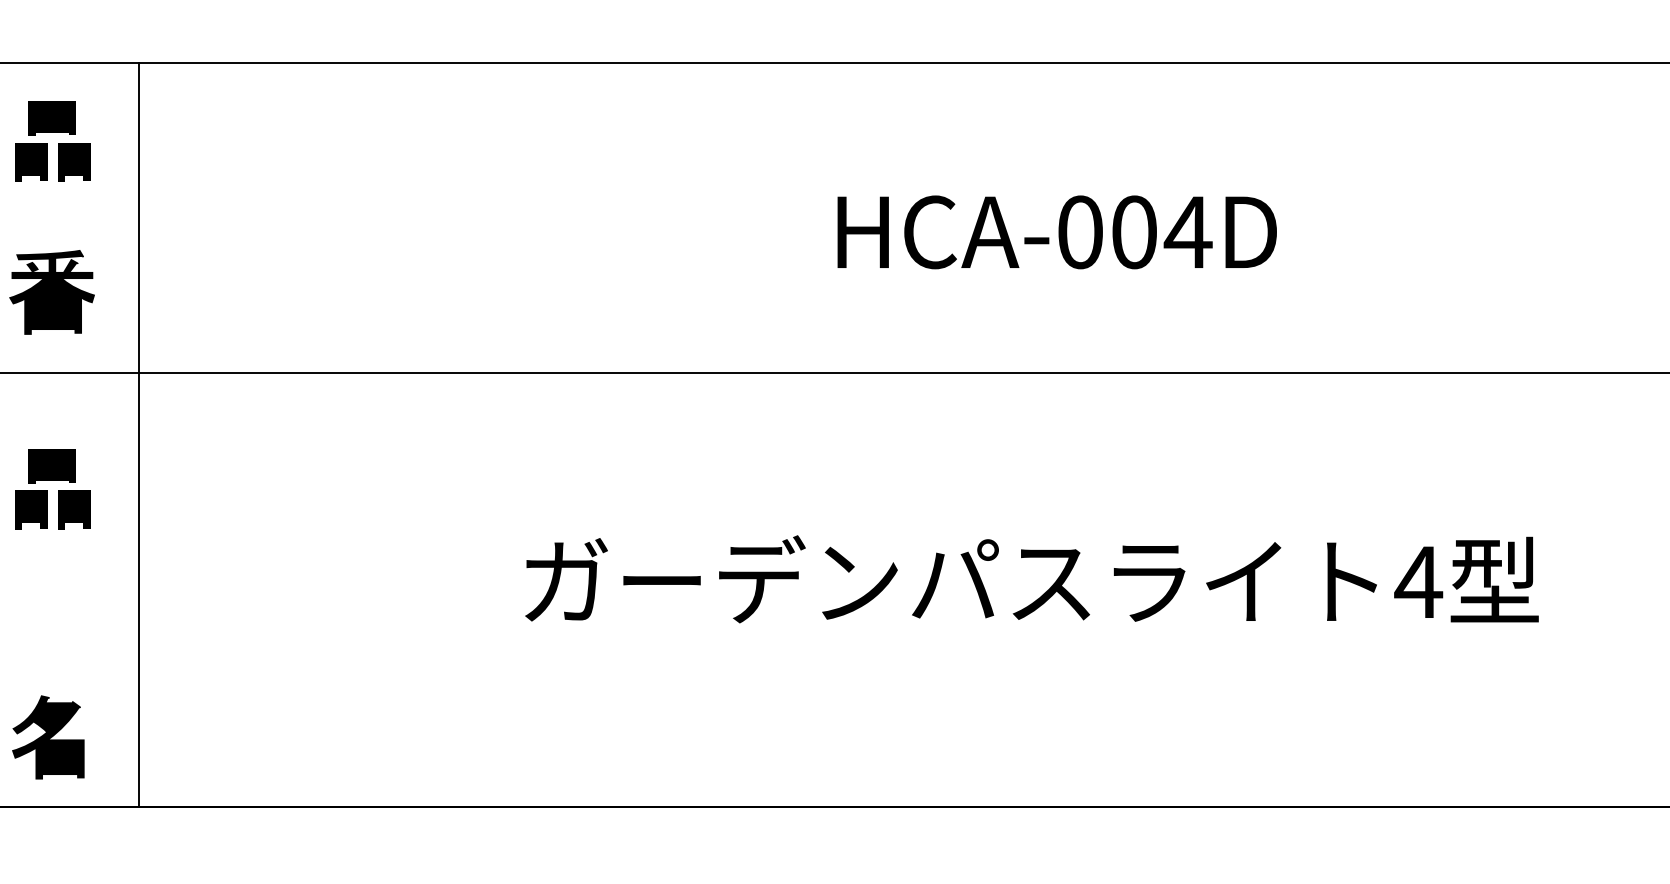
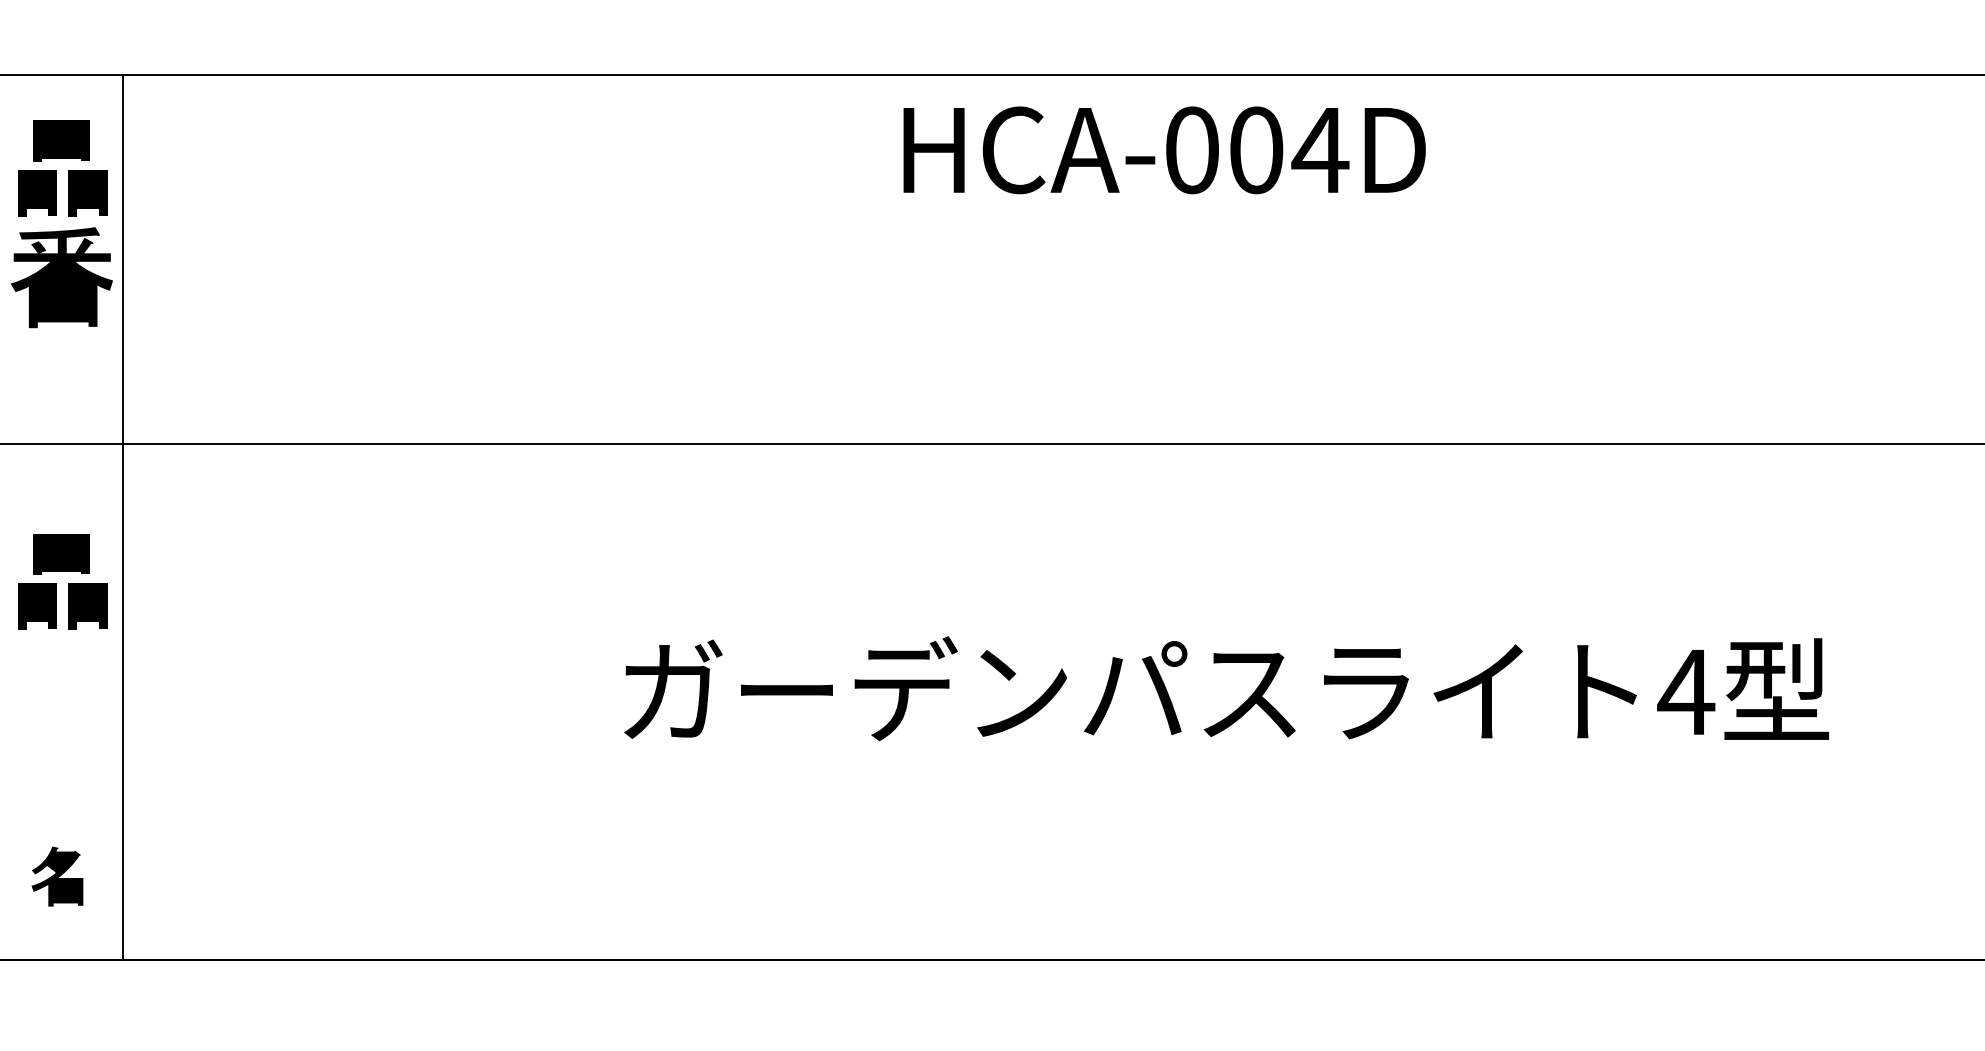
part: (1057, 232) -> (1164, 150), moved
part: (51, 292) -> (61, 277), moved
line: (138, 434) -> (122, 516), moved
part: (48, 737) -> (57, 876), size x0.6

